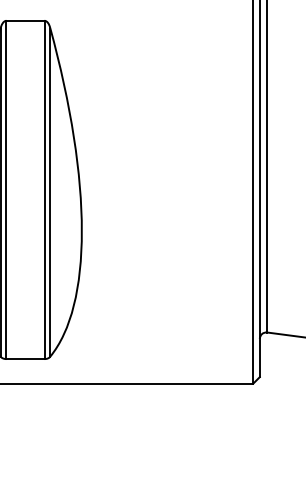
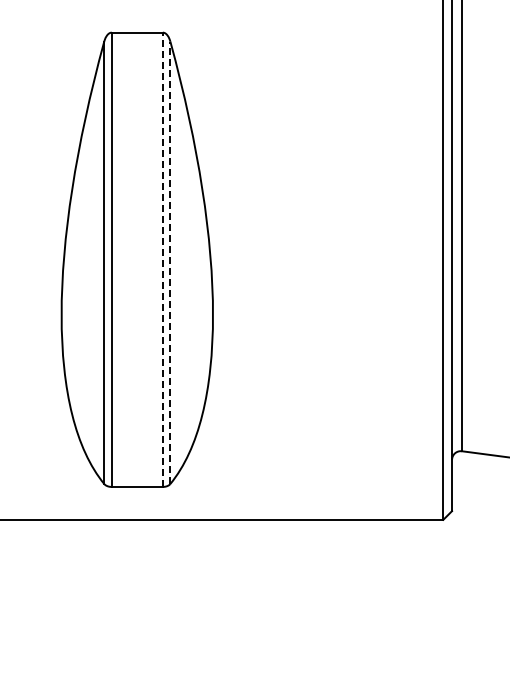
line: (44, 189) -> (162, 259), solid -> dashed
line: (50, 191) -> (170, 262), solid -> dashed

